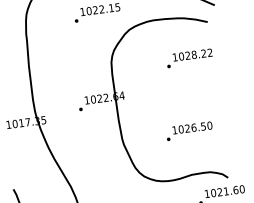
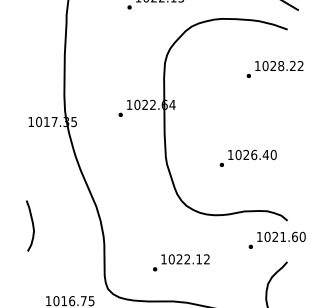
text: (189, 58) -> (274, 69), moved
text: (203, 126) -> (265, 155), 1026.50 -> 1026.40

